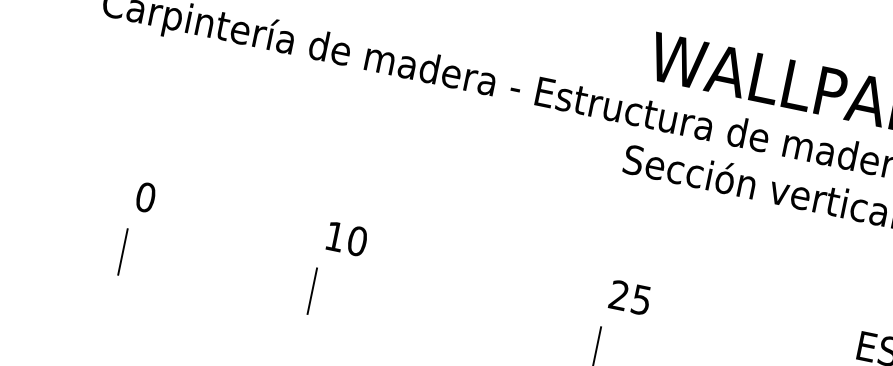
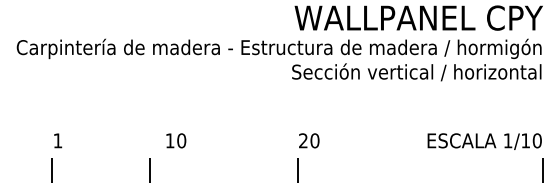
text: (145, 196) -> (57, 140), 0 -> 1
text: (347, 238) -> (176, 140), moved
text: (640, 299) -> (314, 140), 25 -> 20

